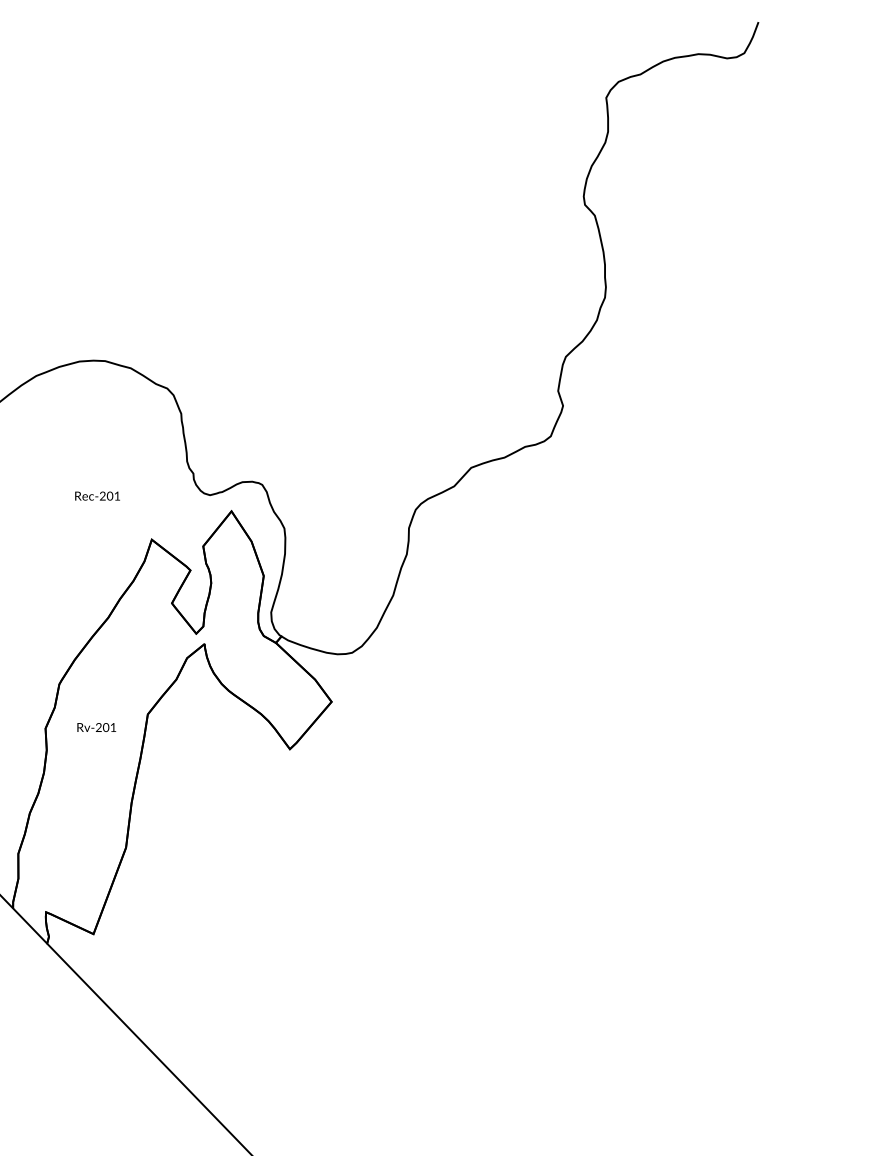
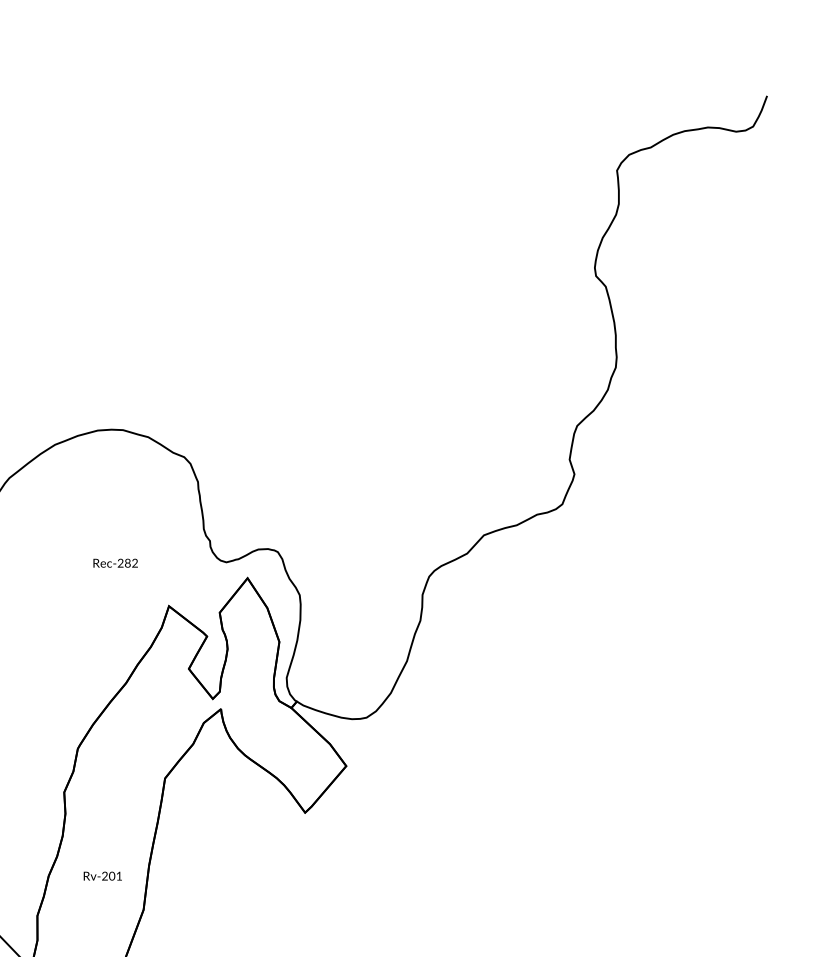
text: (113, 495) -> (131, 562), Rec-201 -> Rec-282
text: (96, 727) -> (102, 876), moved

